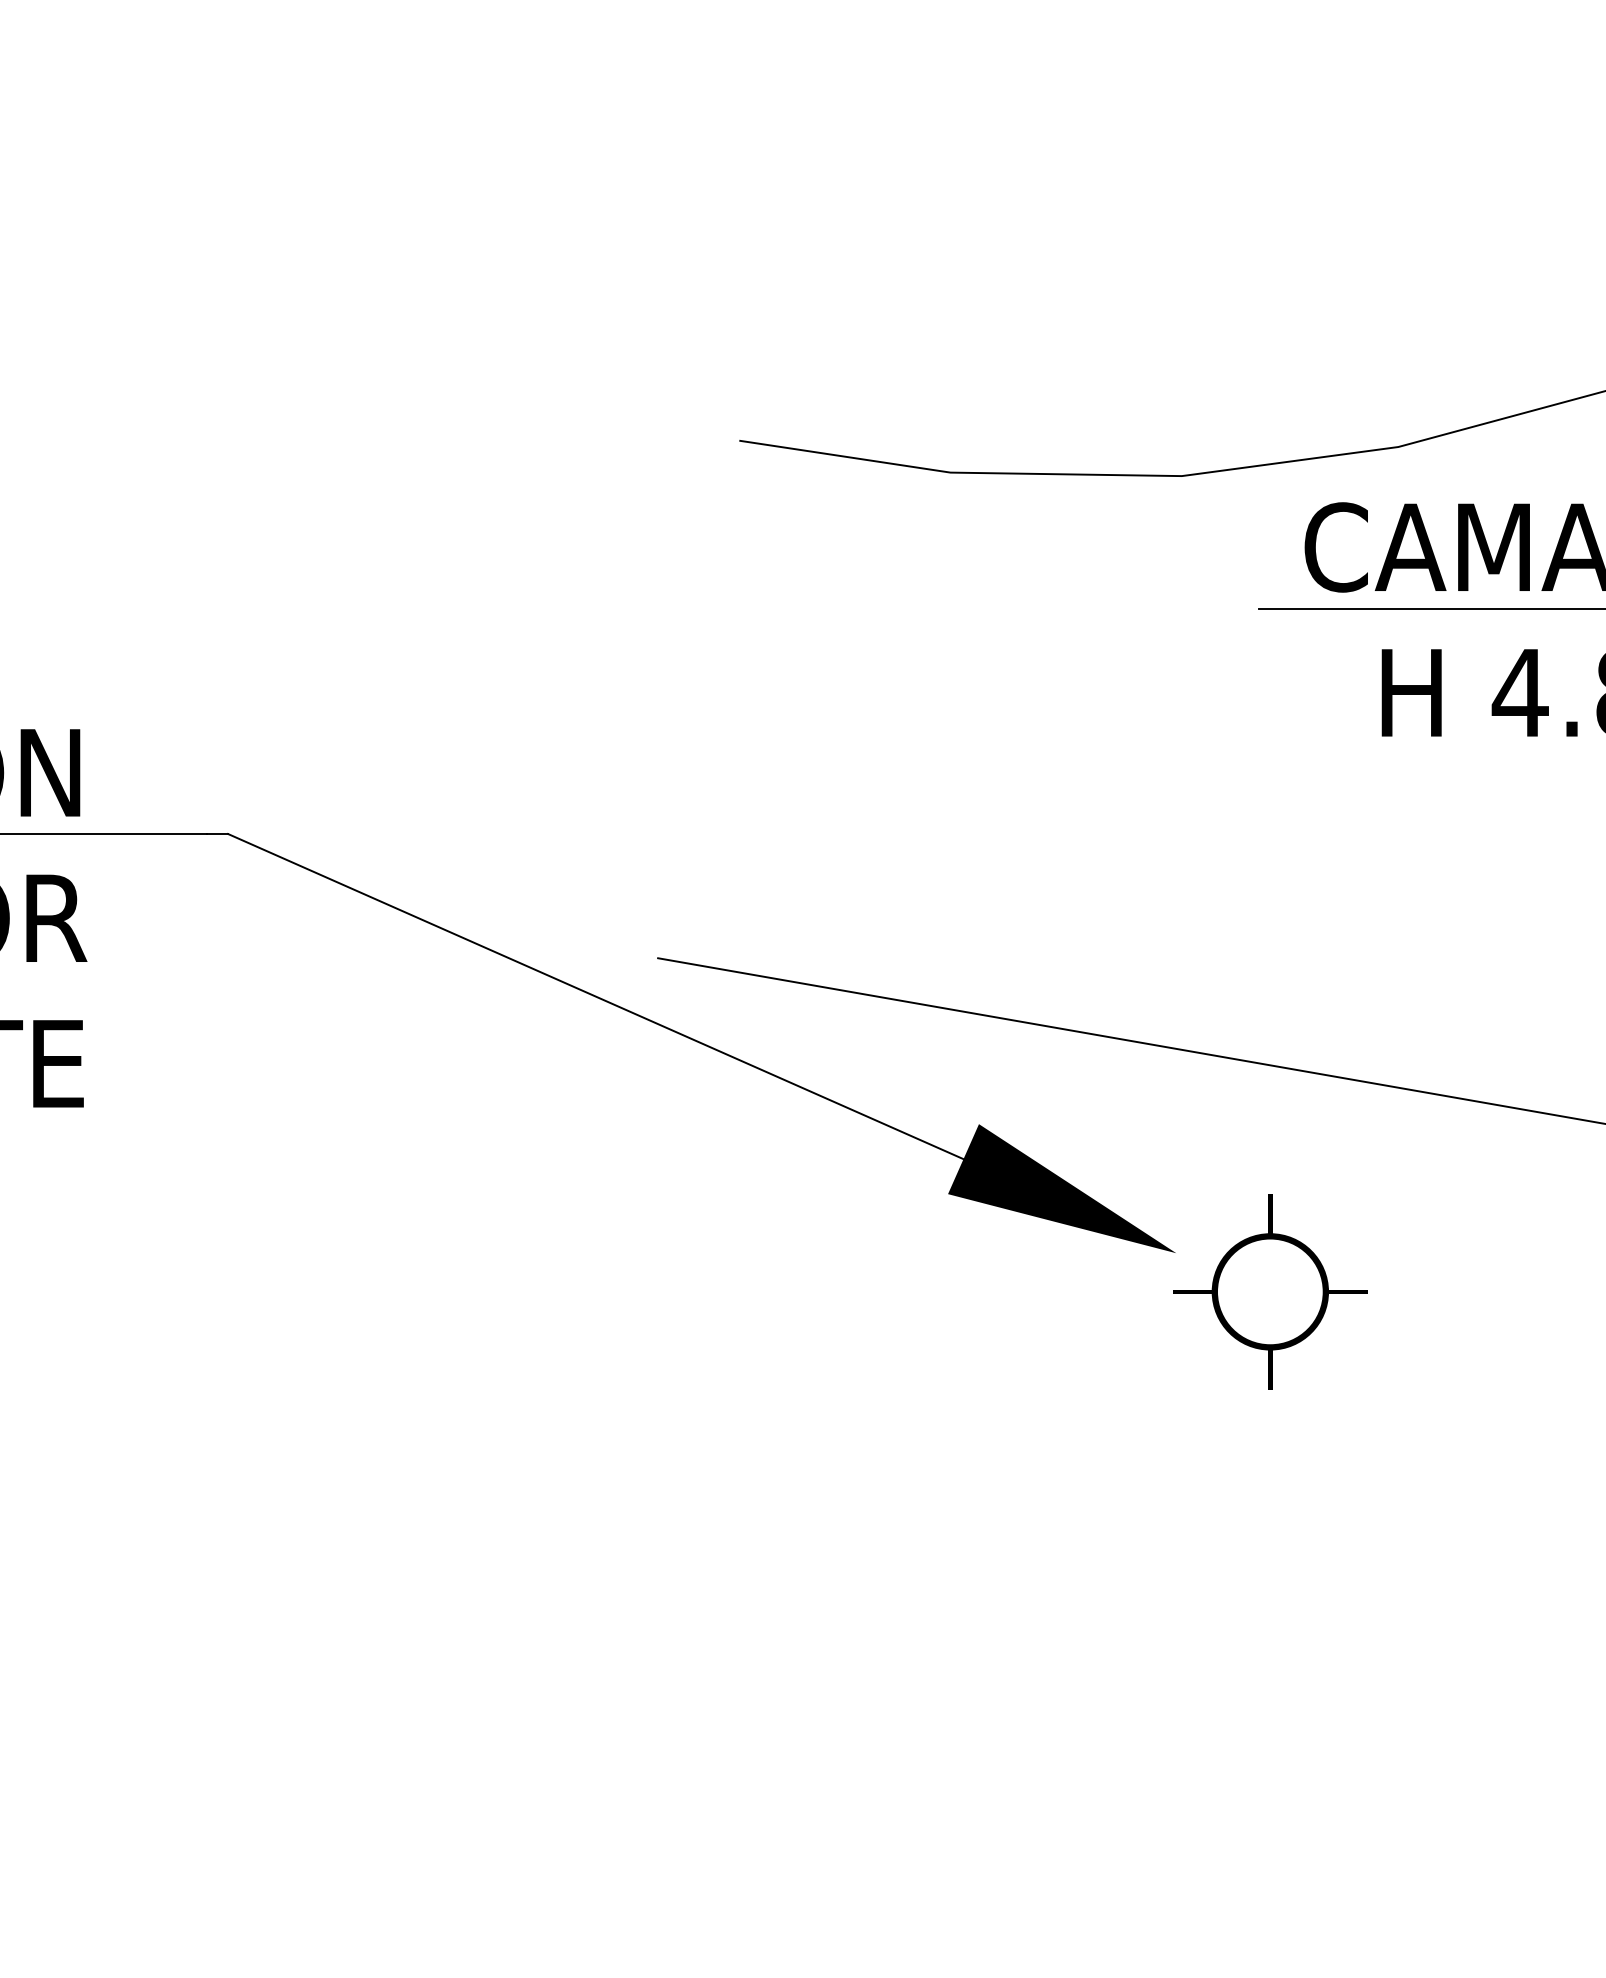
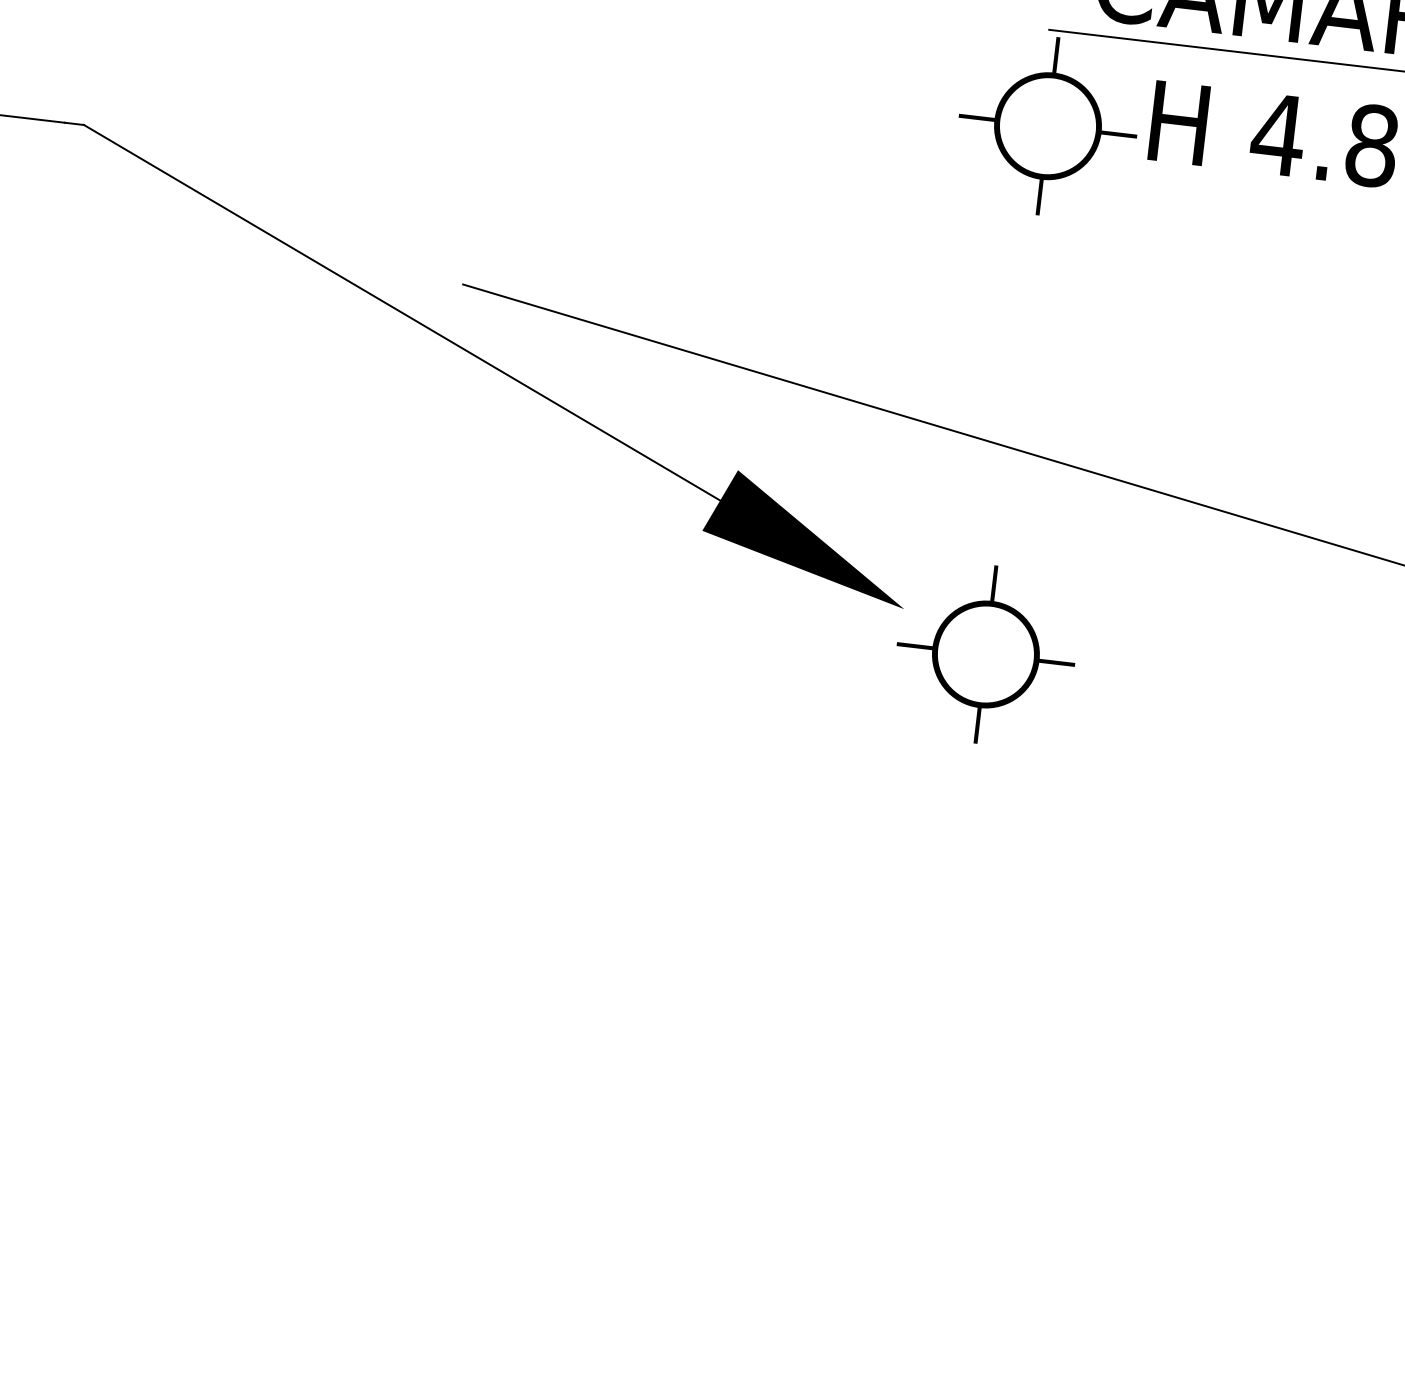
part: (1270, 712) -> (1048, 125), added

